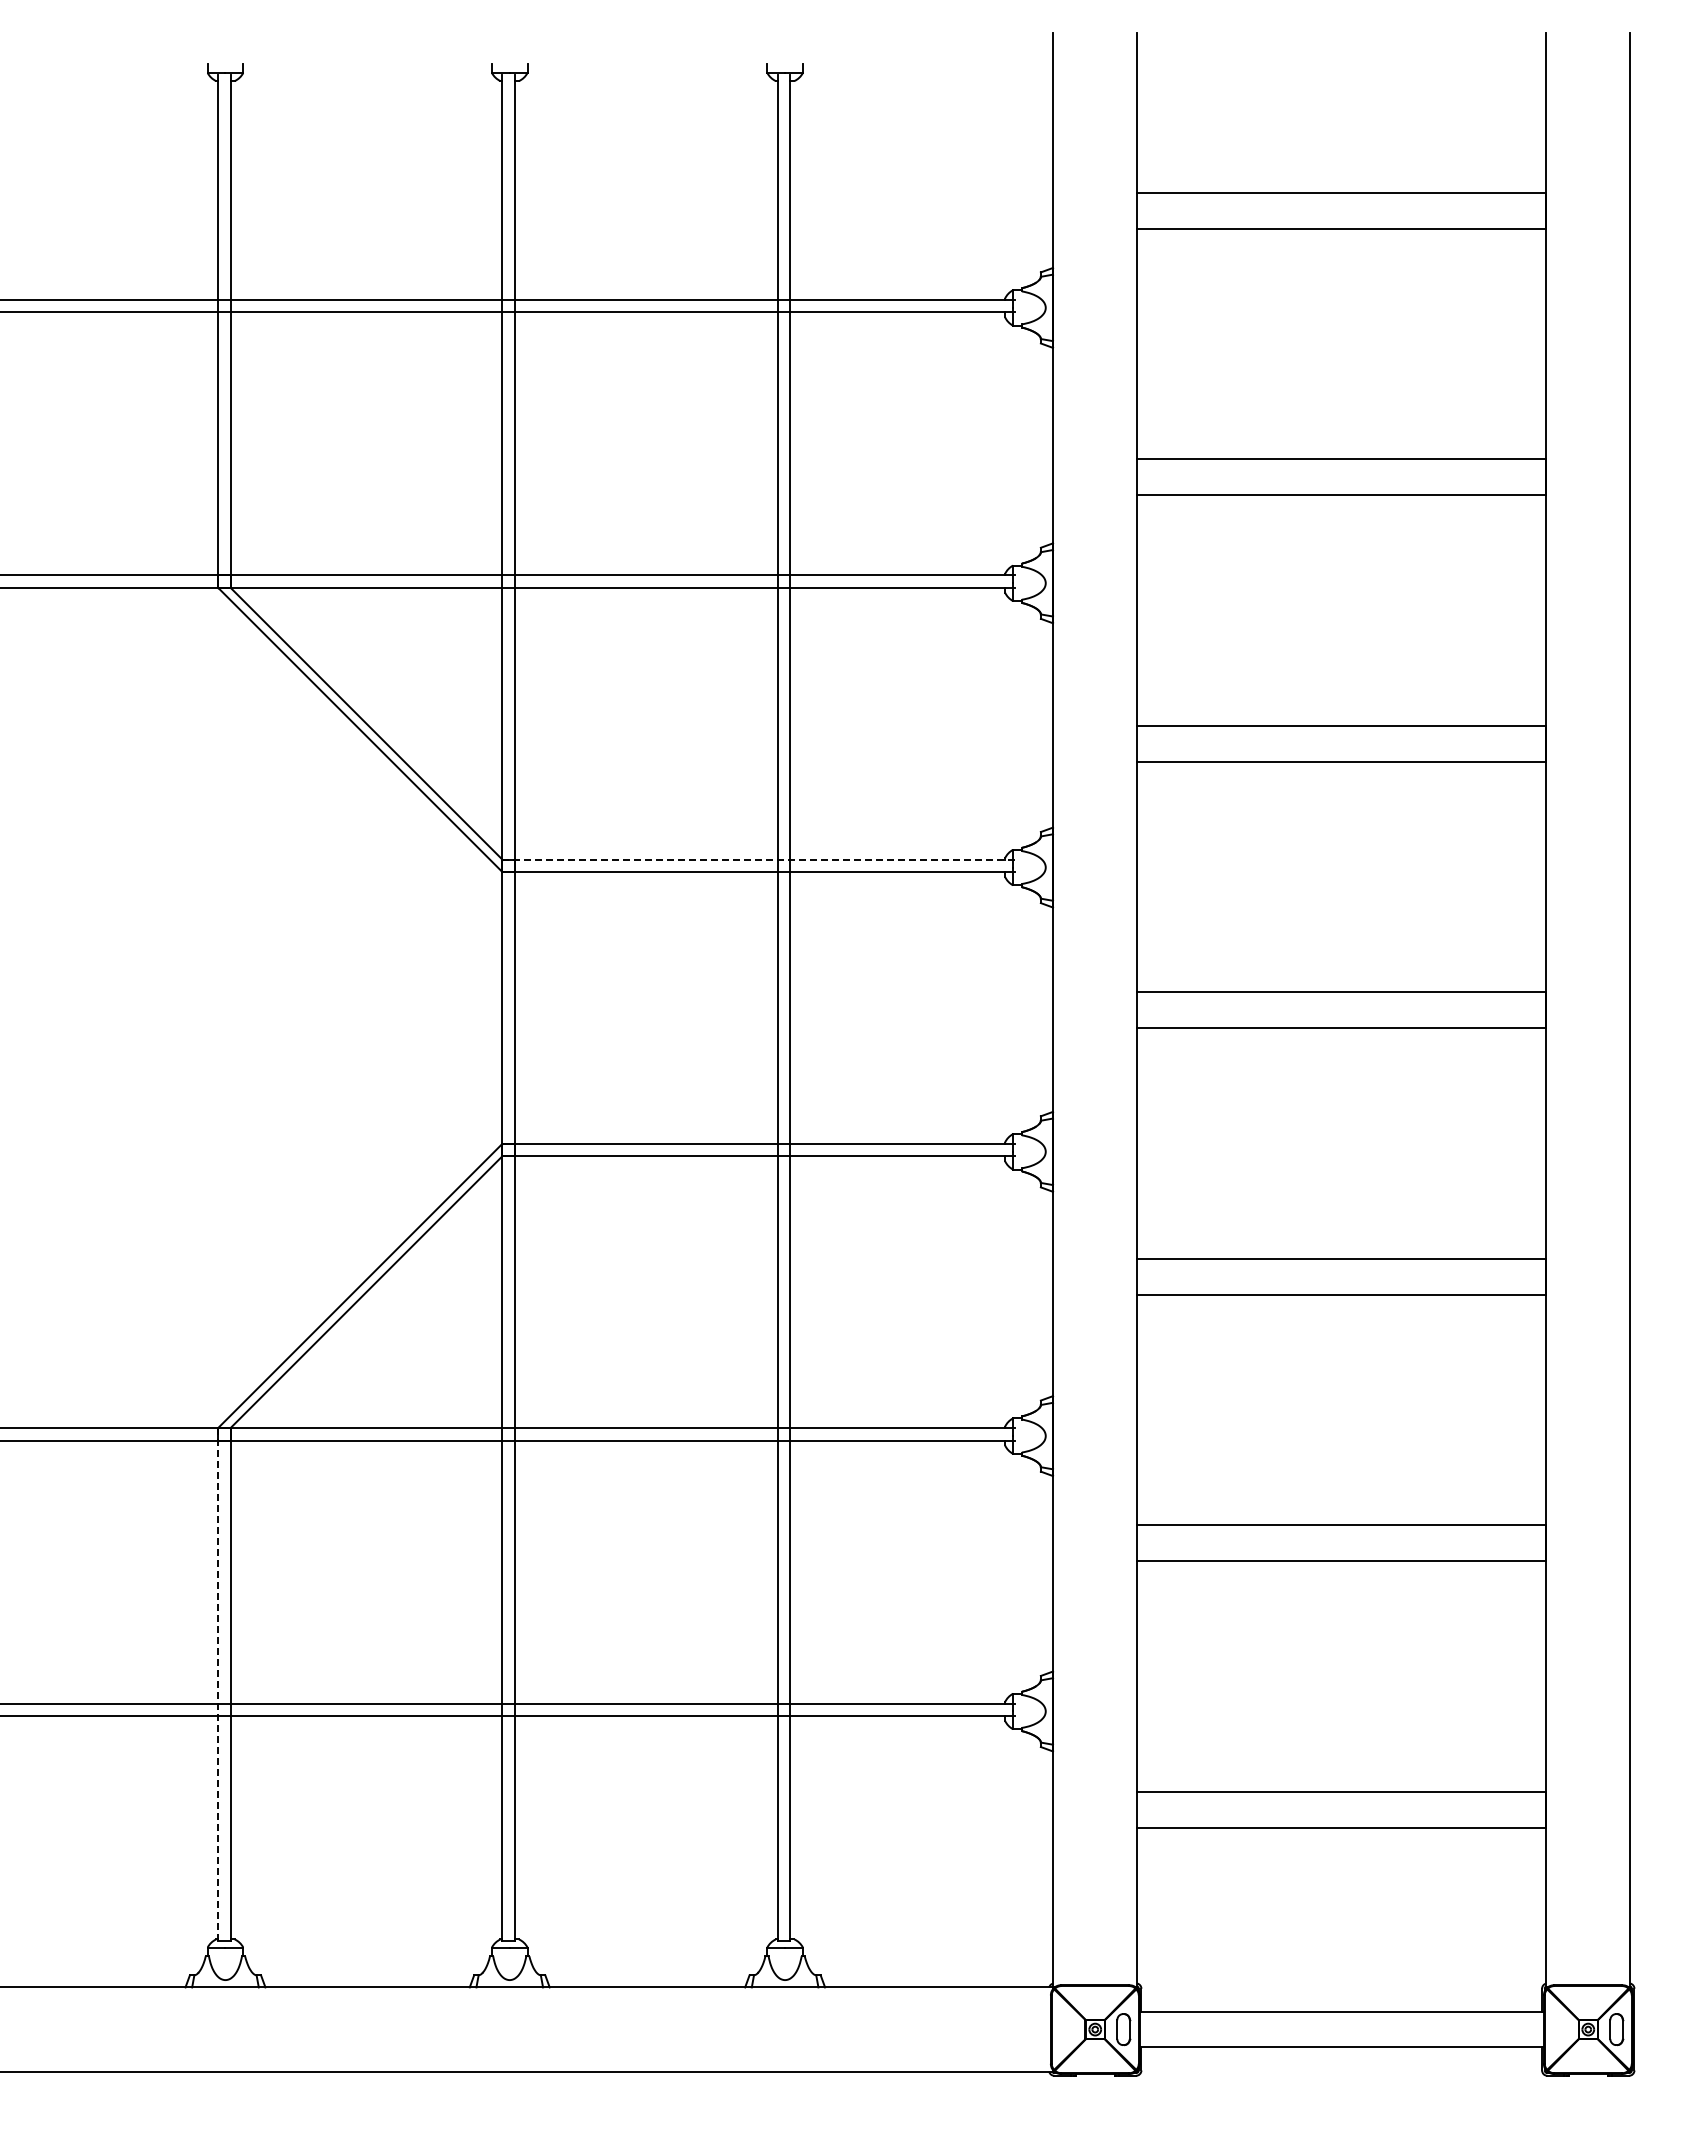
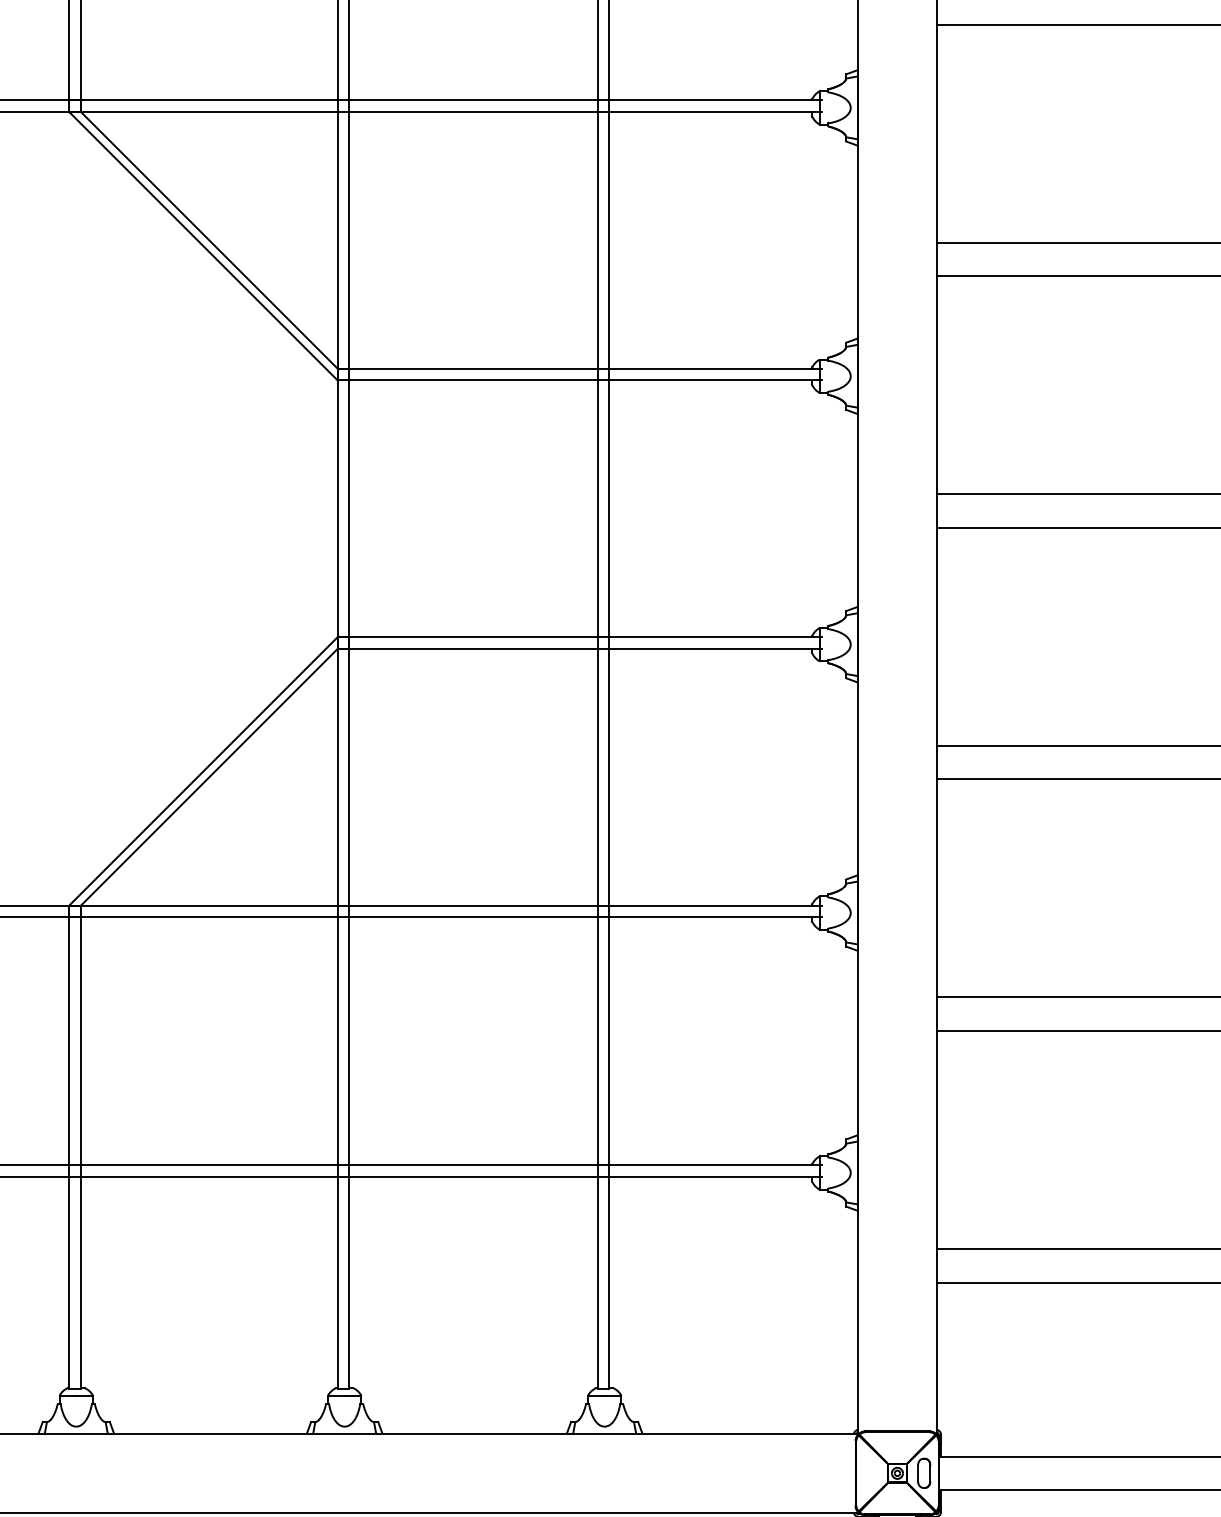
line: (759, 859) -> (580, 368), dashed -> solid
line: (218, 1683) -> (69, 1146), dashed -> solid

